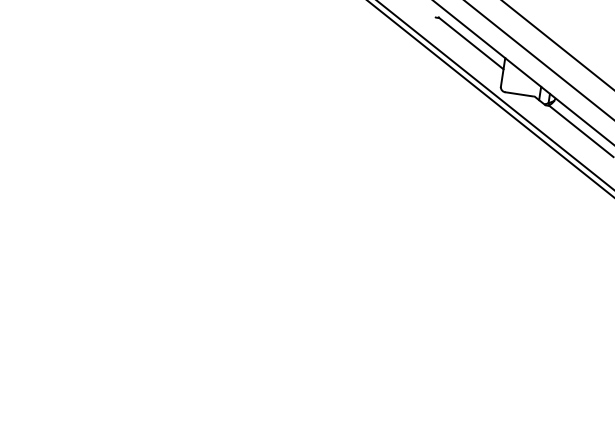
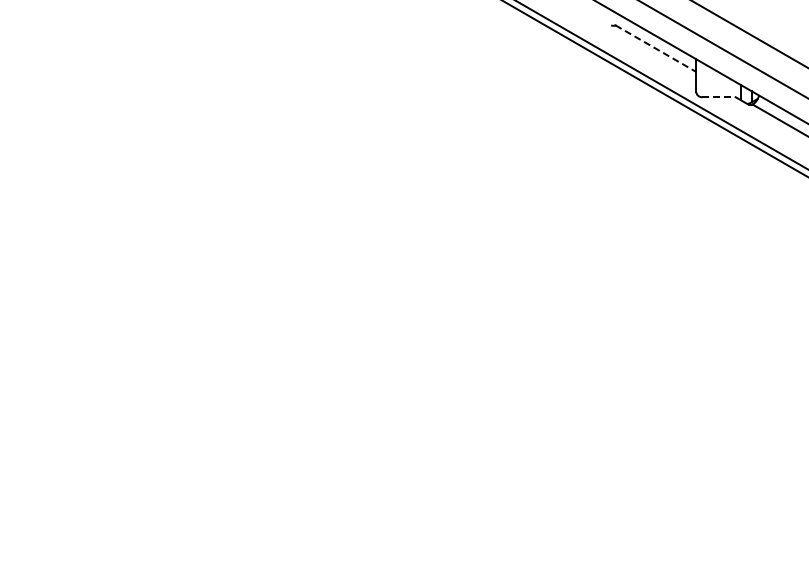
line: (470, 43) -> (655, 48), solid -> dashed
line: (519, 94) -> (718, 97), solid -> dashed

